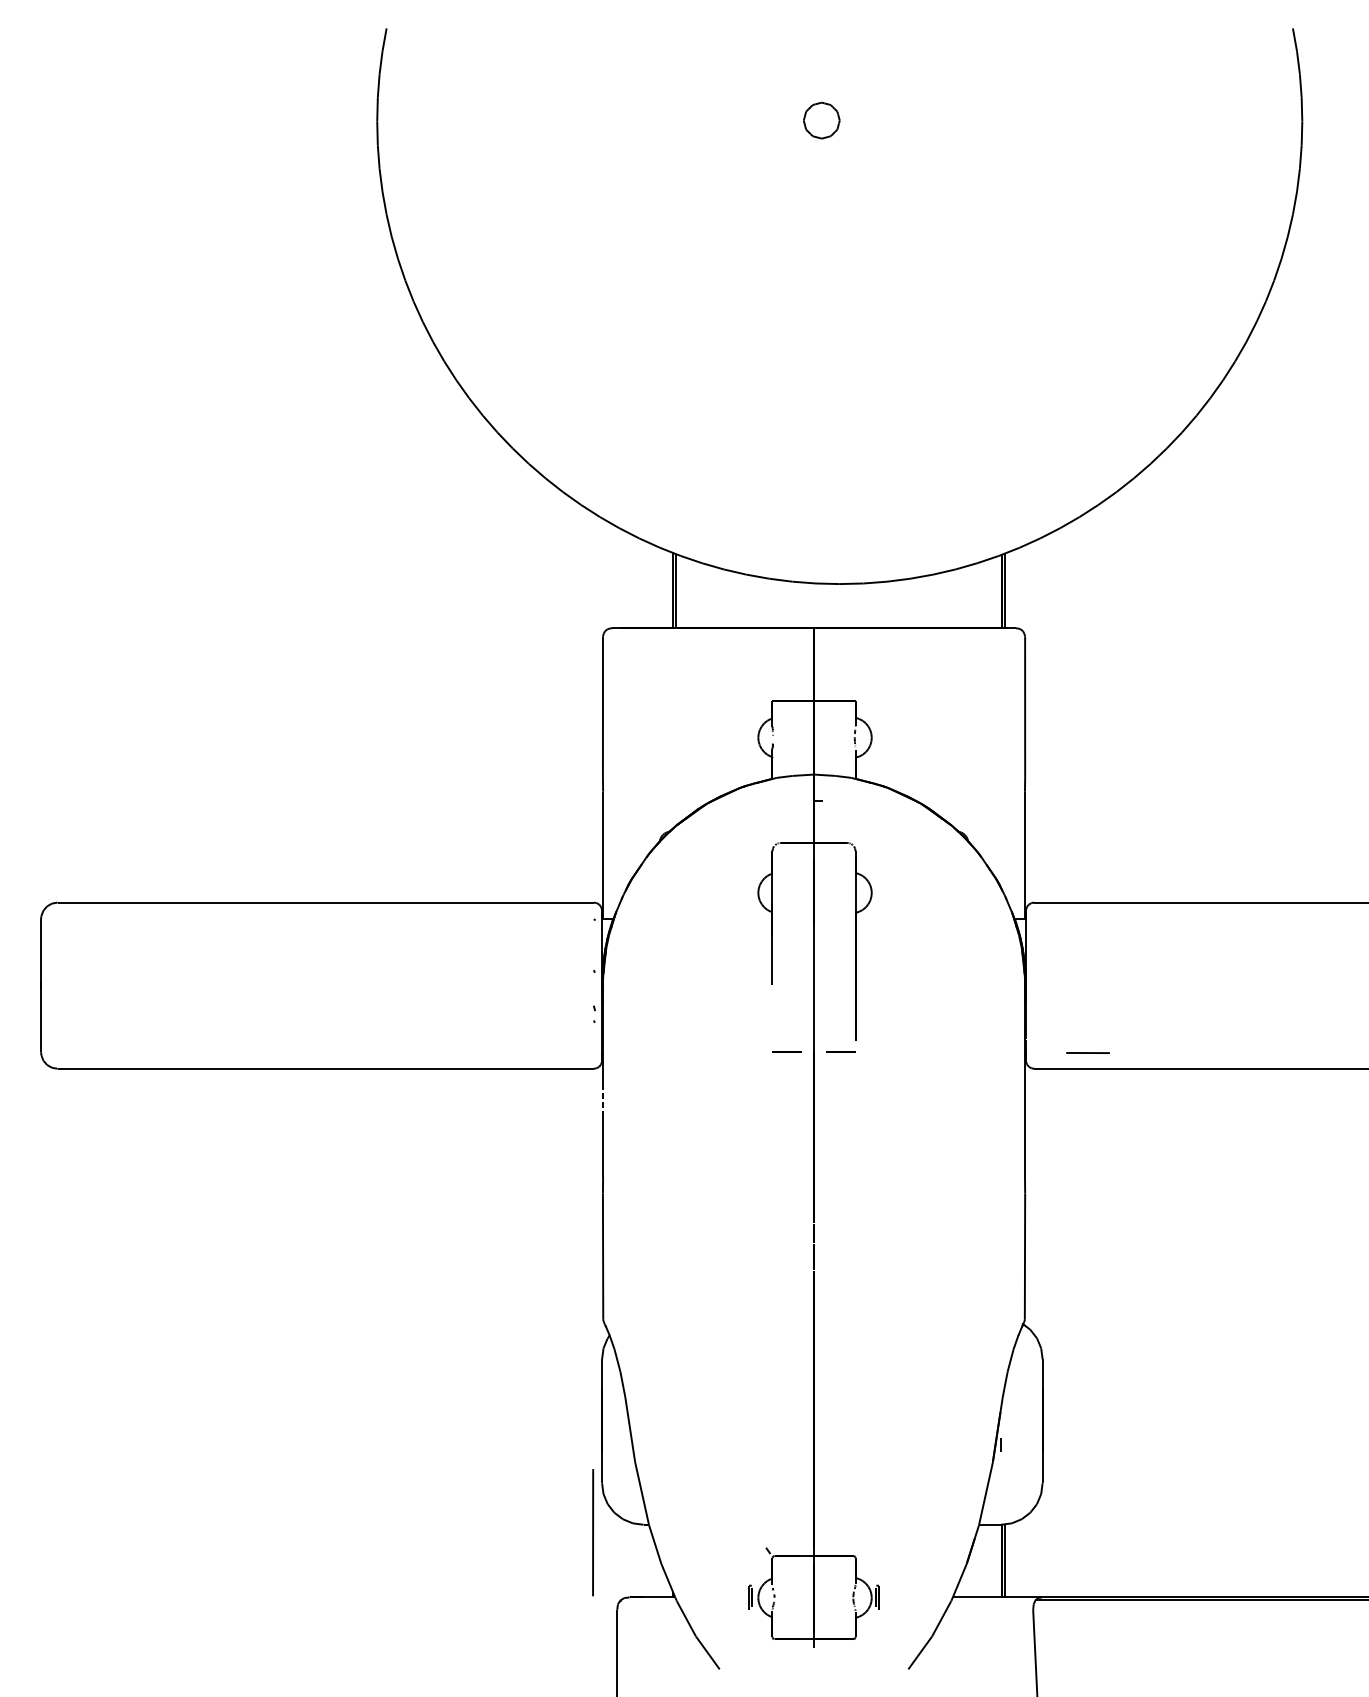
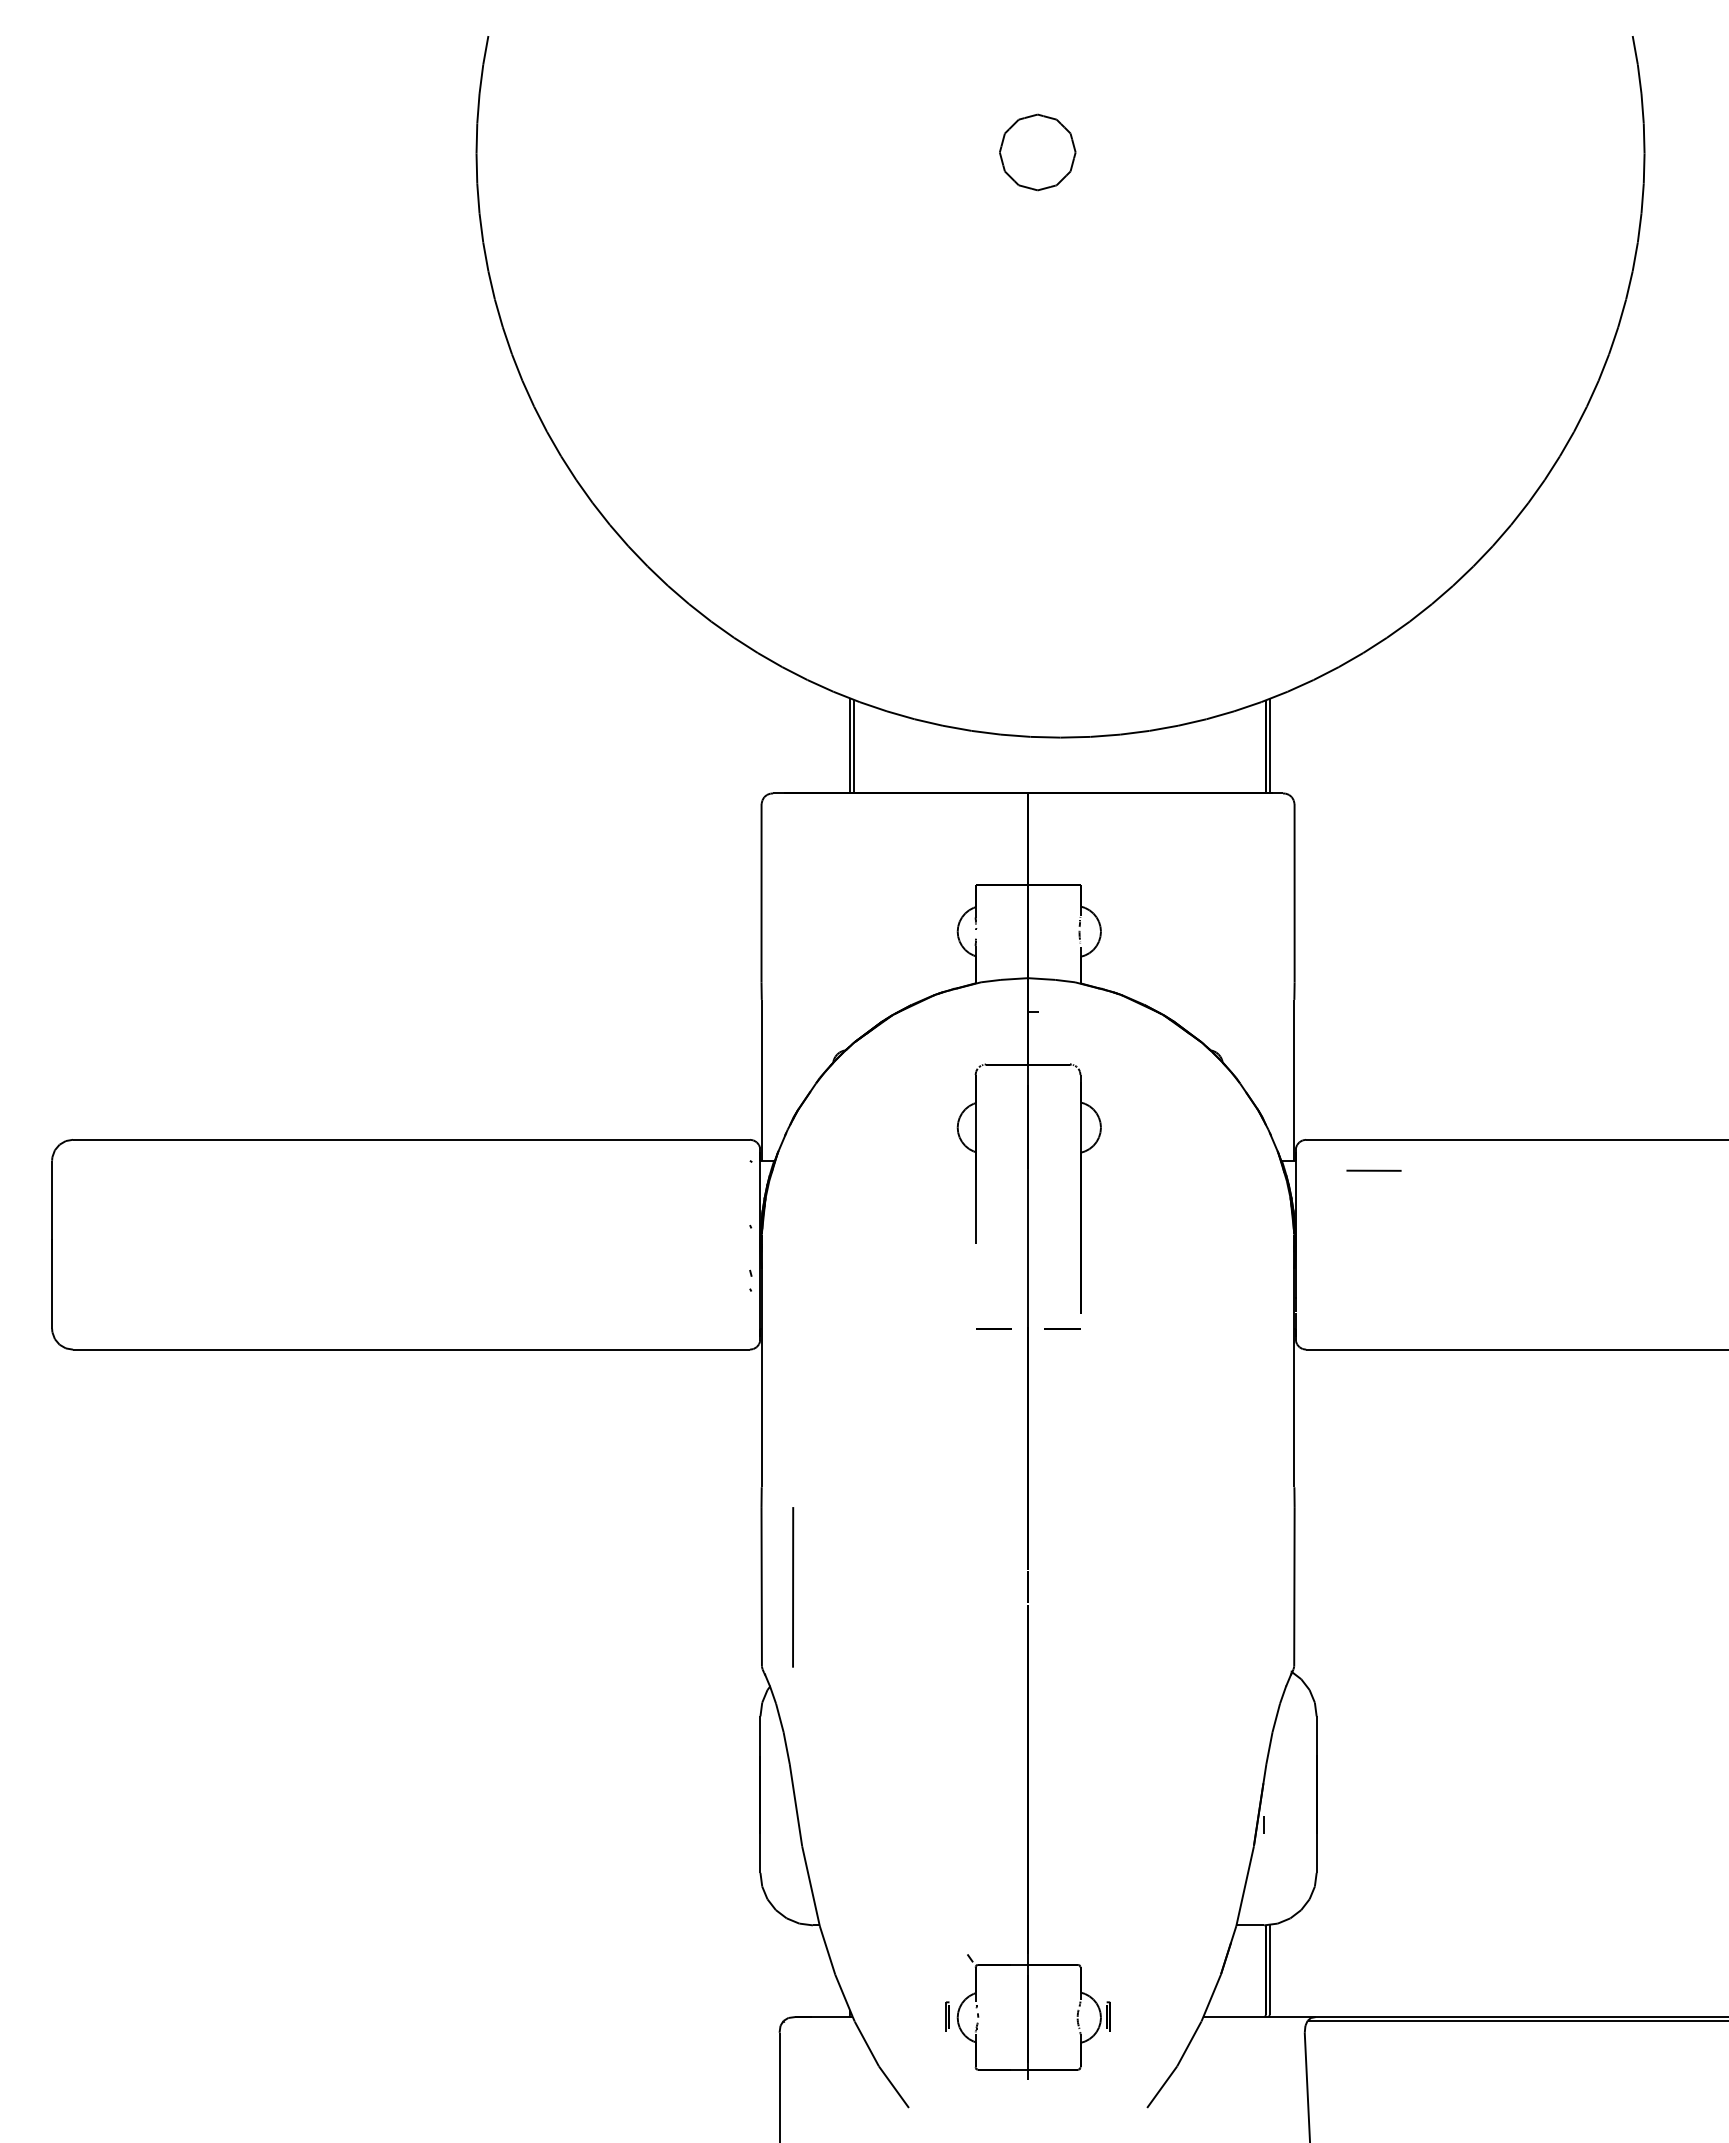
part: (821, 120) -> (1037, 152), size x1.67
line: (1087, 1052) -> (1373, 1170), moved
line: (602, 1101) -> (761, 1391), dashed -> solid
line: (593, 1532) -> (793, 1587), moved

